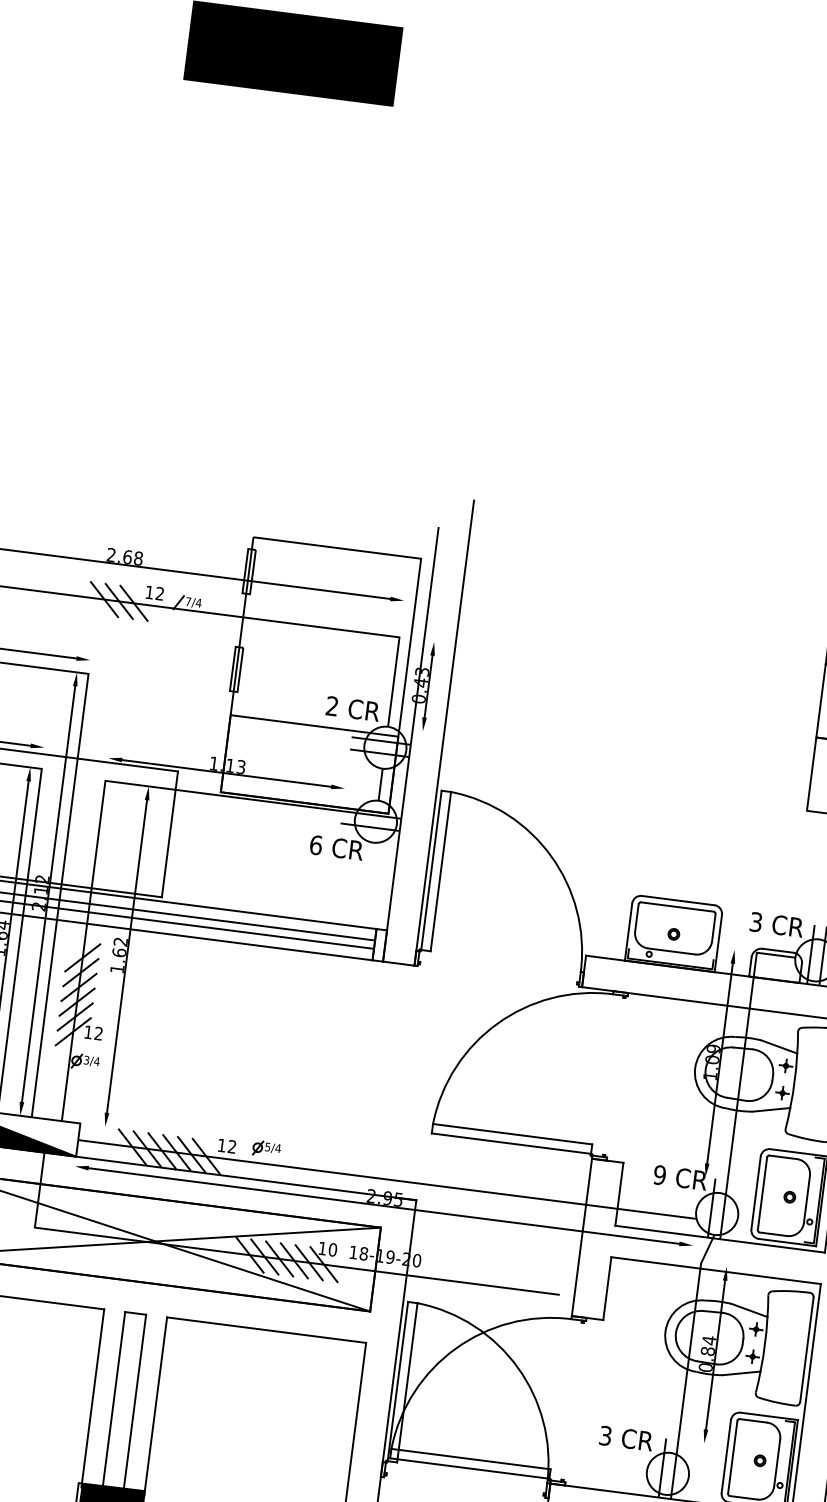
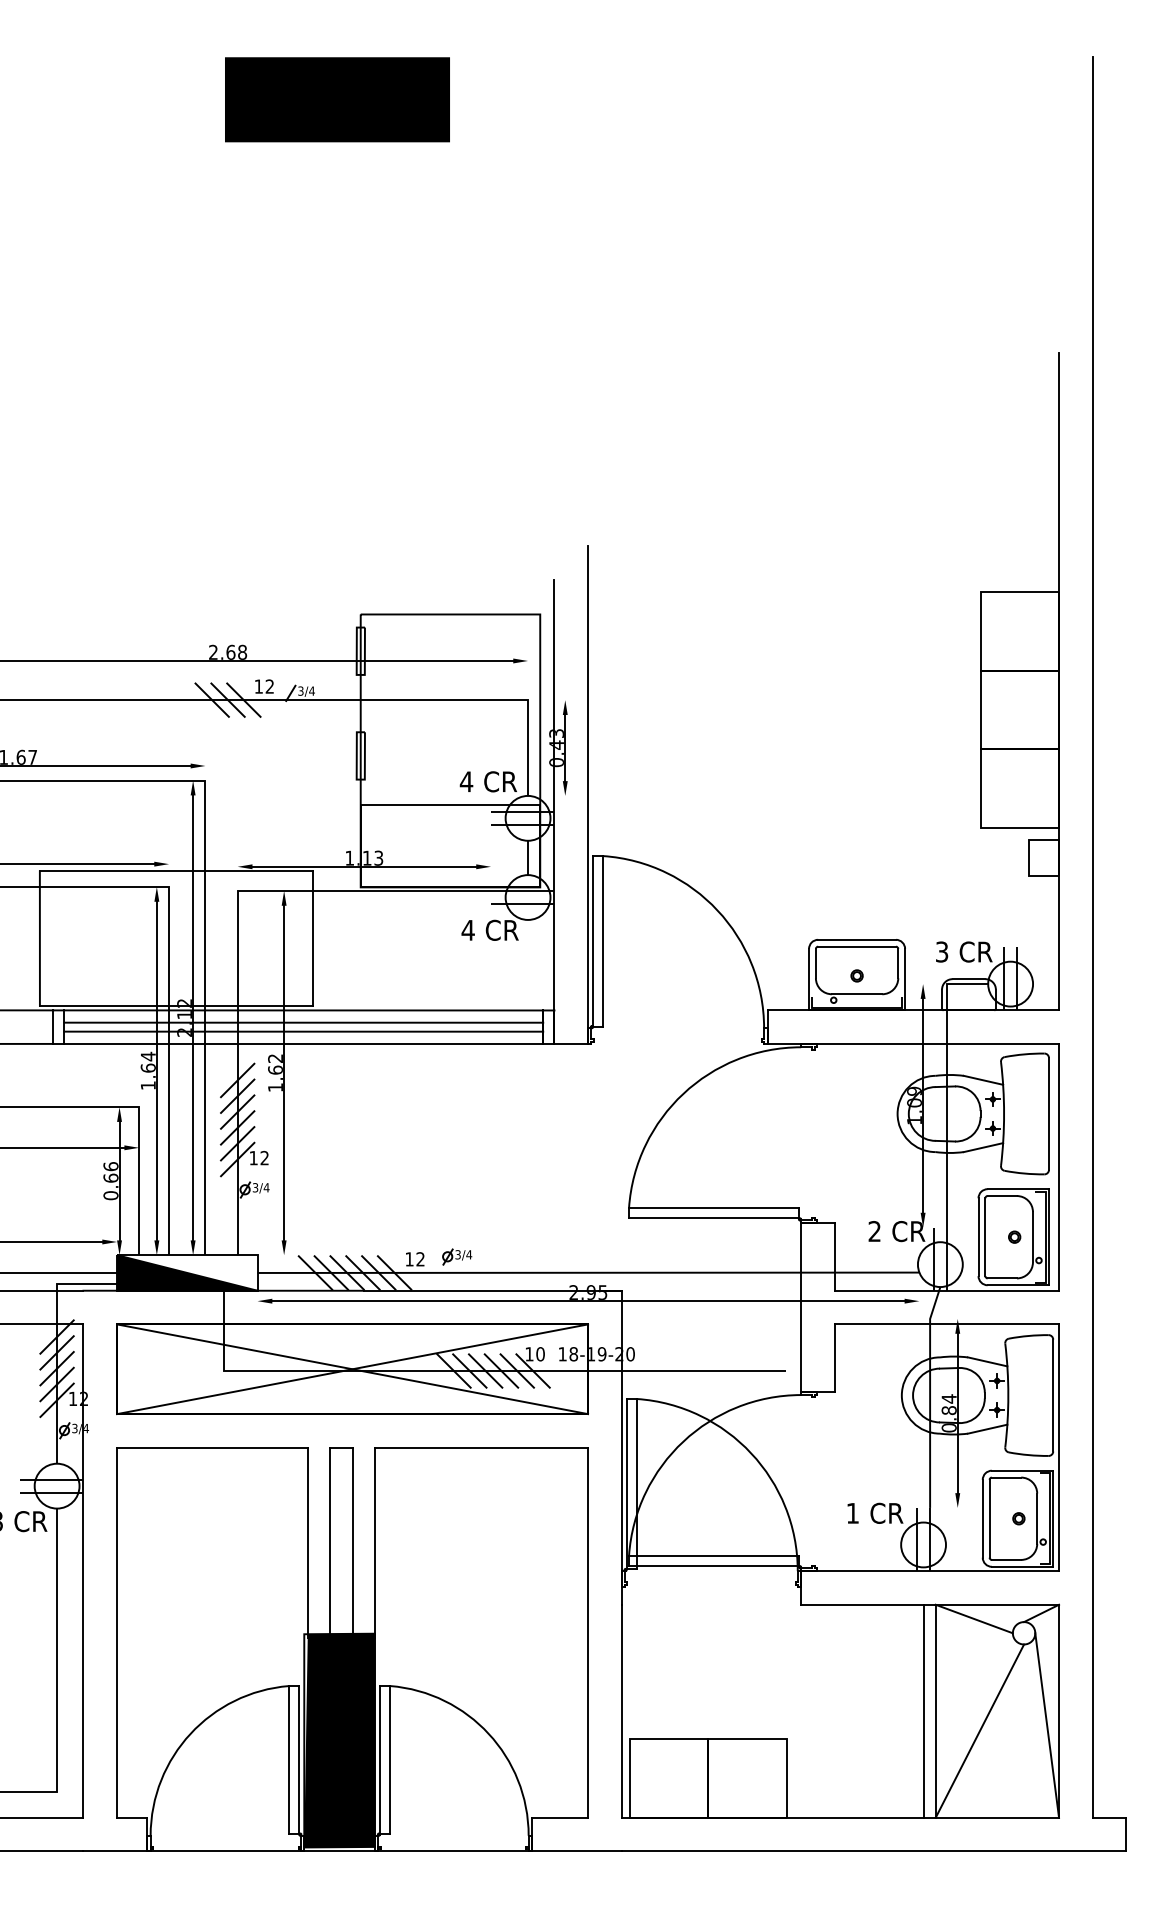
text: (188, 601) -> (300, 690), 7/4 -> 3/4
text: (332, 705) -> (466, 781), 2 -> 4
text: (315, 844) -> (467, 929), 6 -> 4
text: (267, 1146) -> (457, 1254), 5/4 -> 3/4
text: (659, 1175) -> (874, 1231), 9 -> 2
text: (605, 1435) -> (852, 1512), 3 -> 1

